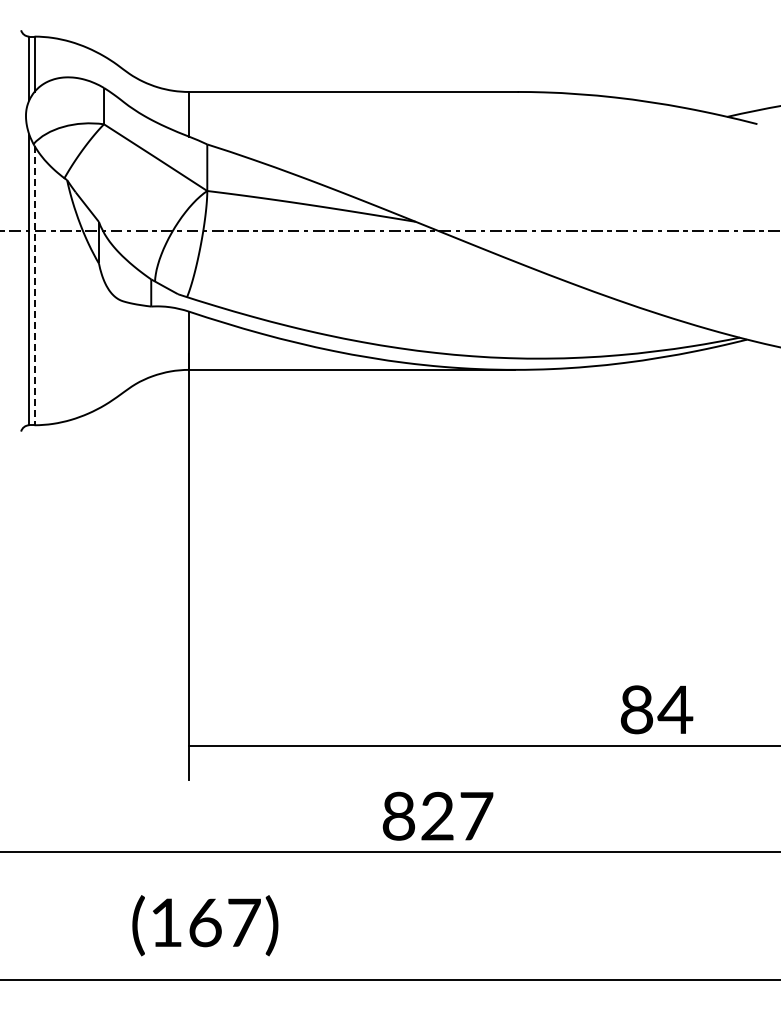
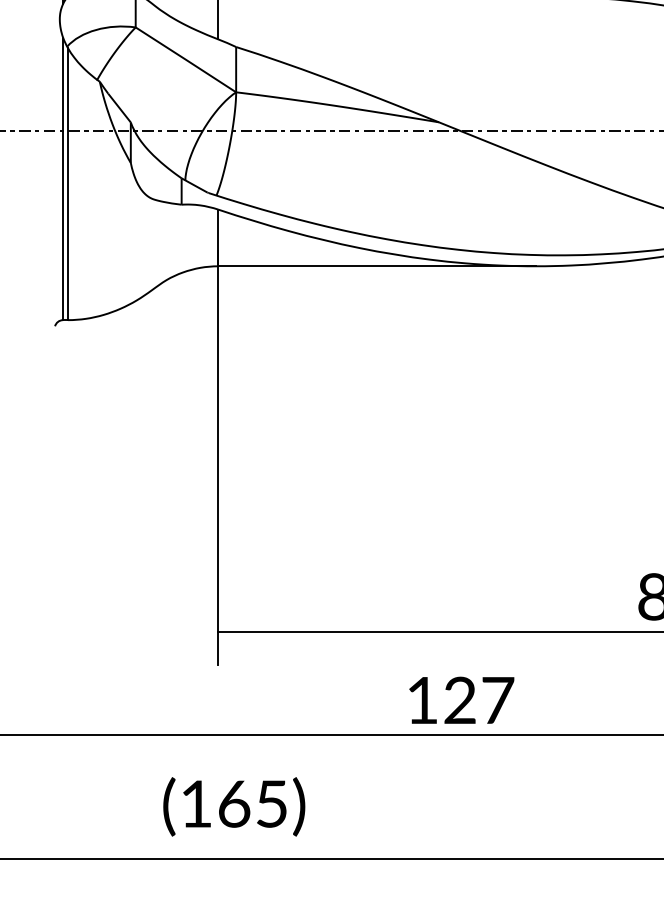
line: (34, 285) -> (68, 184), dashed -> solid
text: (398, 815) -> (422, 699), 827 -> 127
text: (244, 922) -> (272, 803), (167) -> (165)

